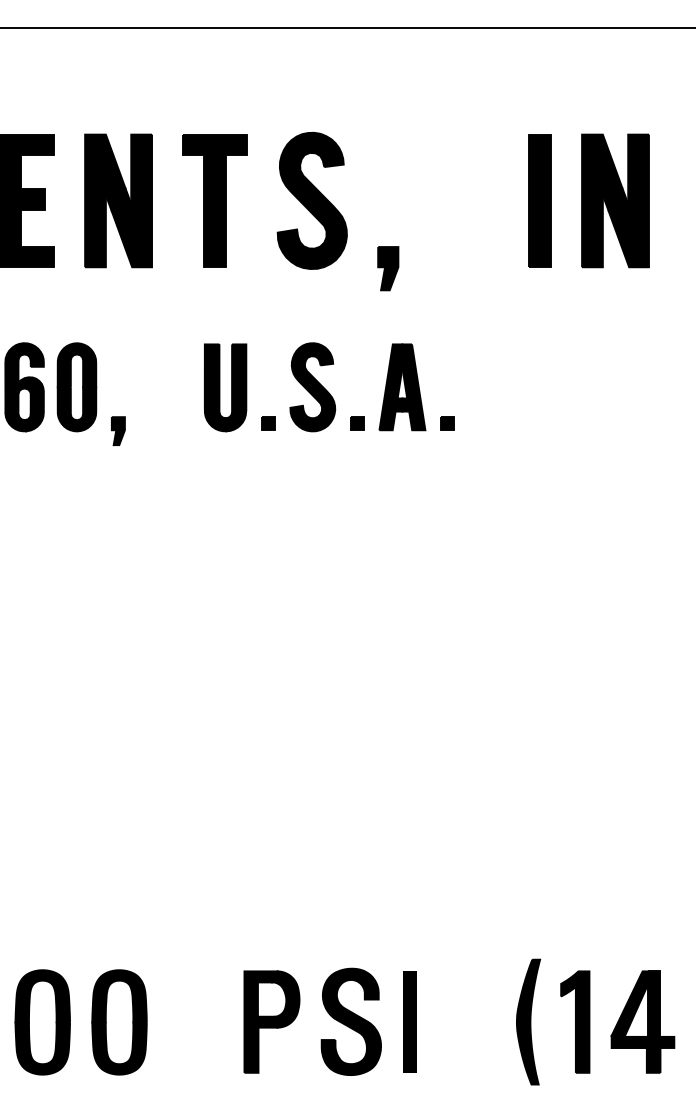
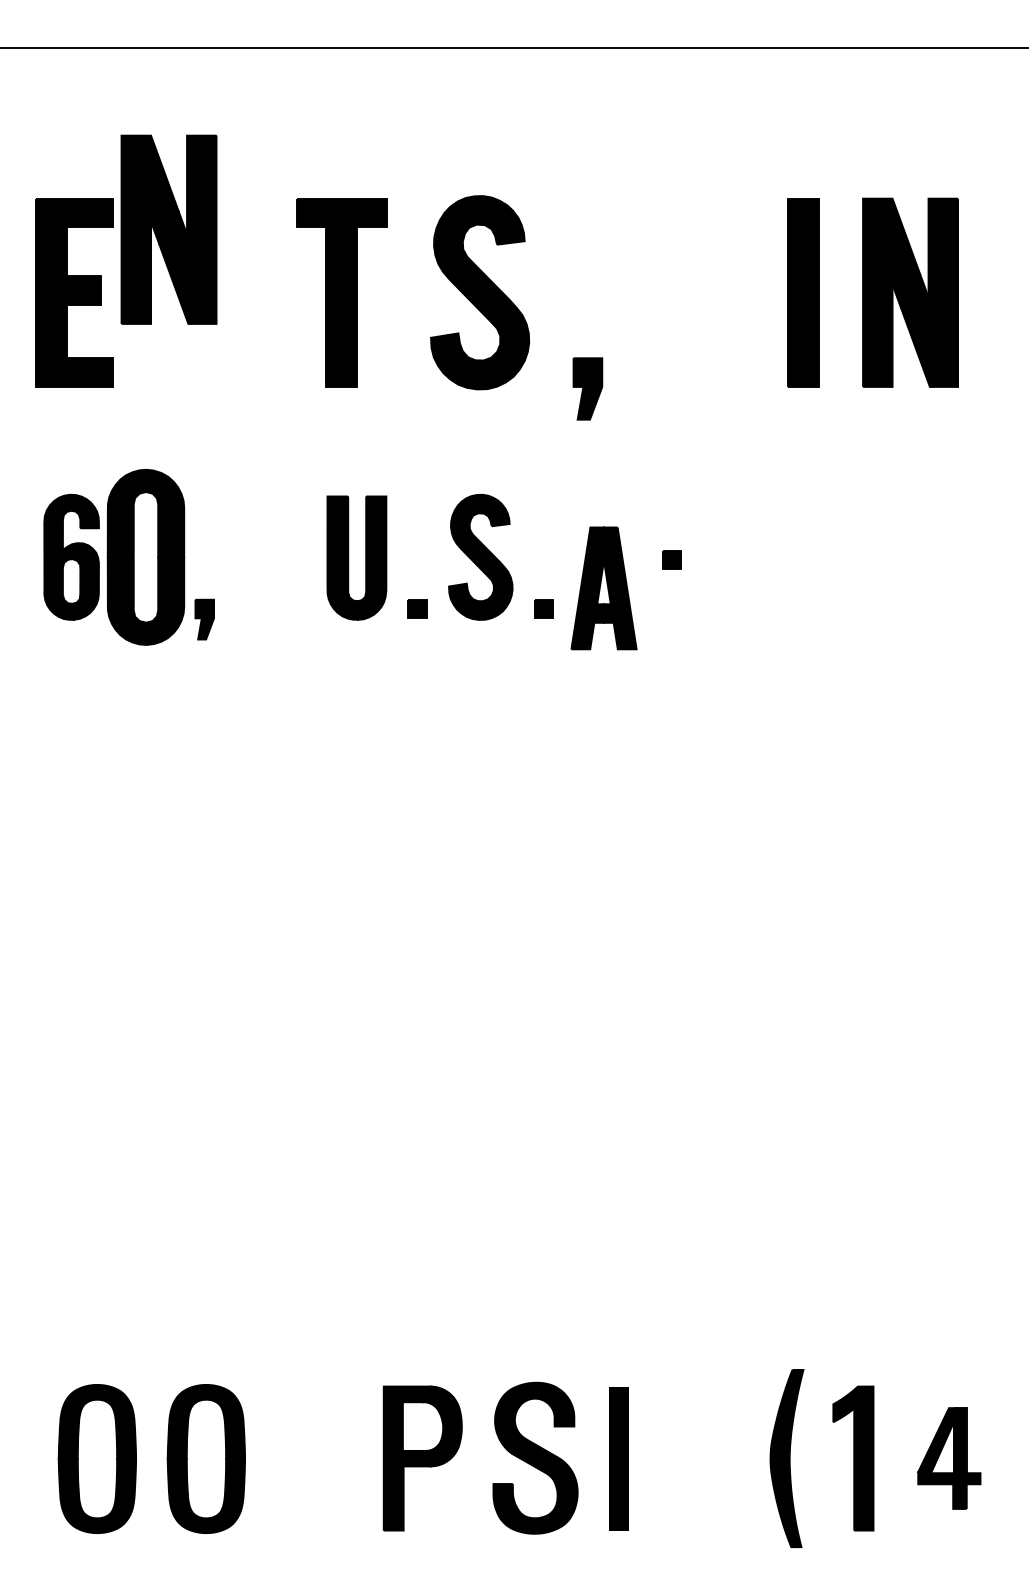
part: (118, 200) -> (168, 229), moved
part: (76, 387) -> (145, 557), size x1.4
part: (402, 387) -> (603, 588), moved
part: (447, 423) -> (671, 559), moved
part: (642, 1022) -> (948, 1458), size x0.7

